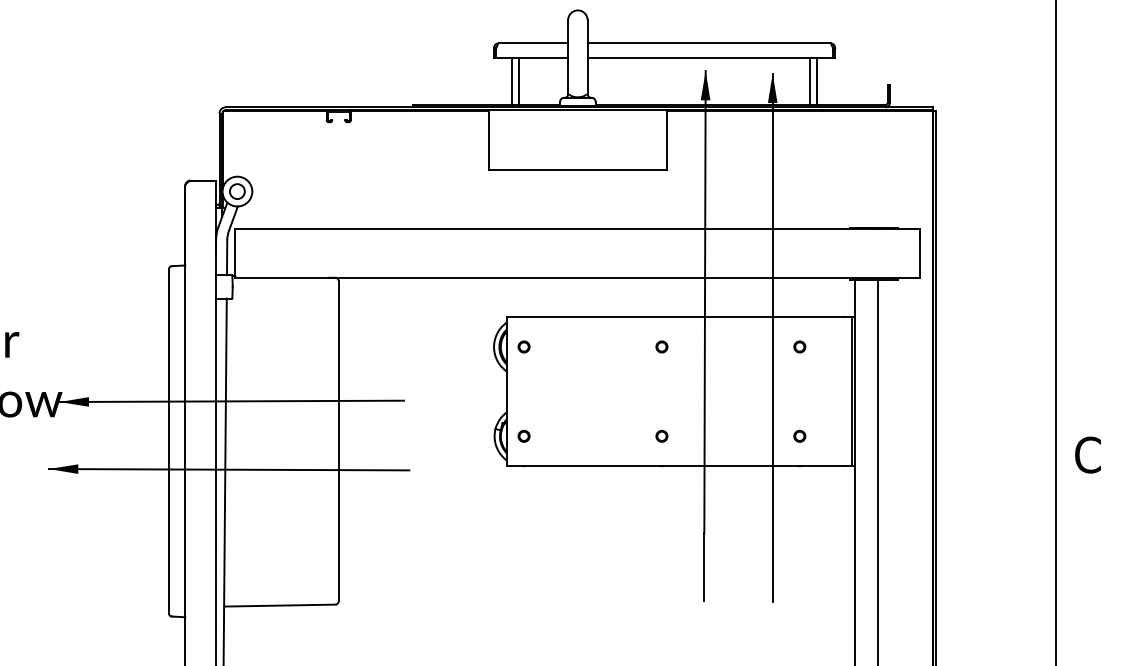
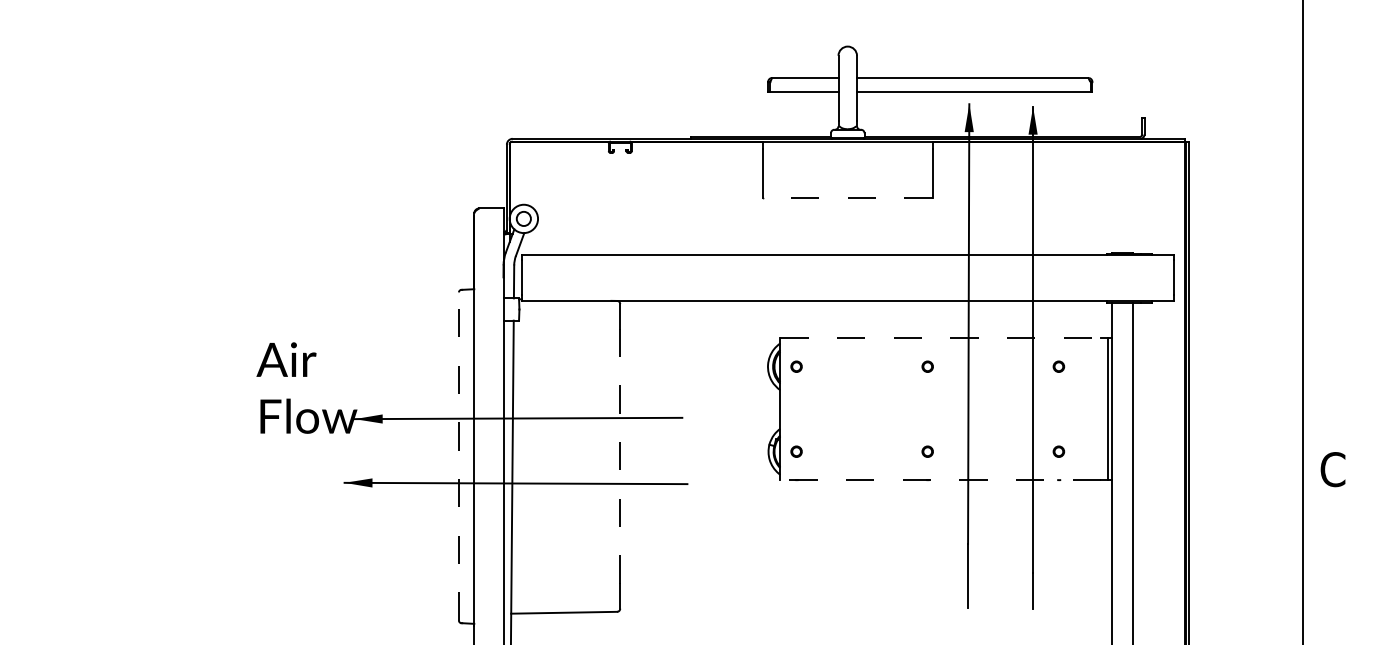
line: (512, 81) -> (785, 114), removed
line: (519, 81) -> (792, 114), removed
line: (809, 81) -> (1068, 114), removed
line: (817, 81) -> (1075, 114), removed
line: (577, 170) -> (847, 198), solid -> dashed
line: (676, 317) -> (941, 338), solid -> dashed
line: (168, 441) -> (458, 456), solid -> dashed
line: (338, 441) -> (620, 456), solid -> dashed
line: (675, 466) -> (940, 480), solid -> dashed

